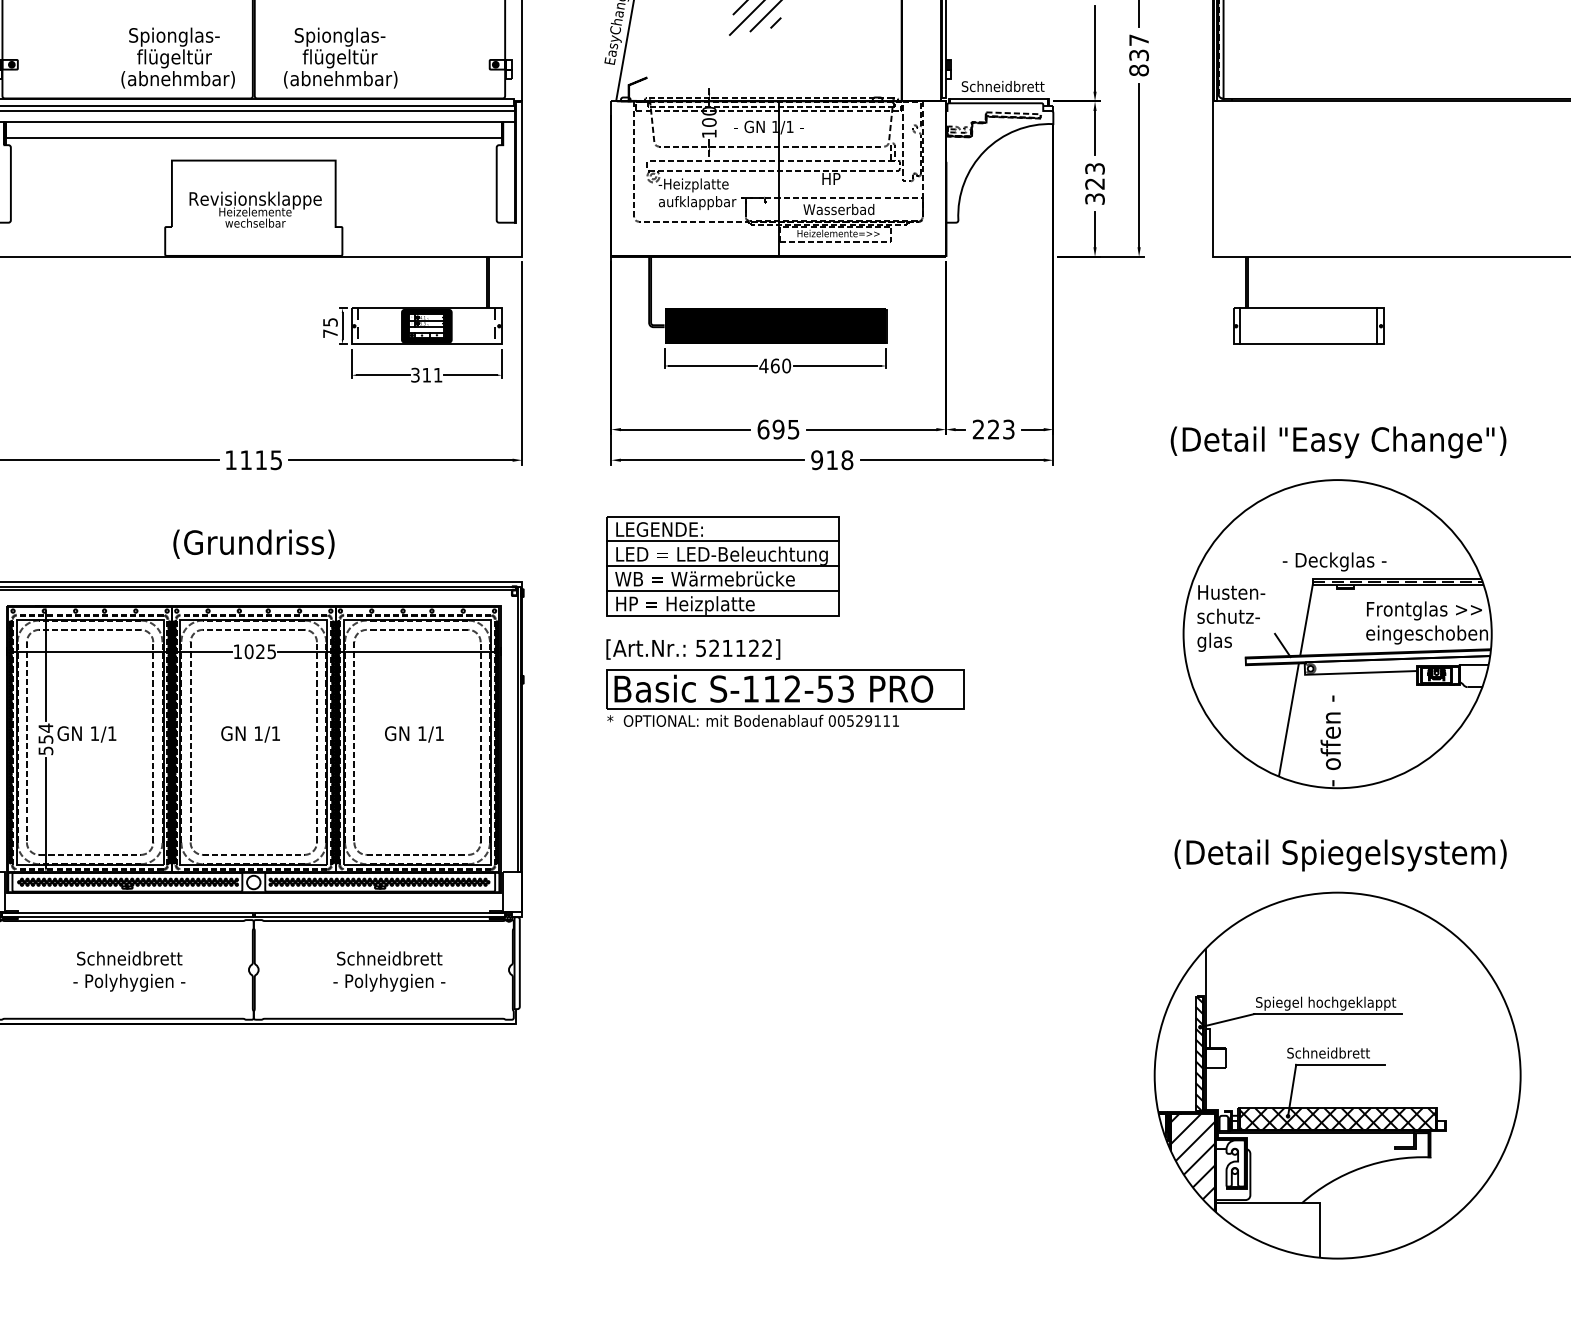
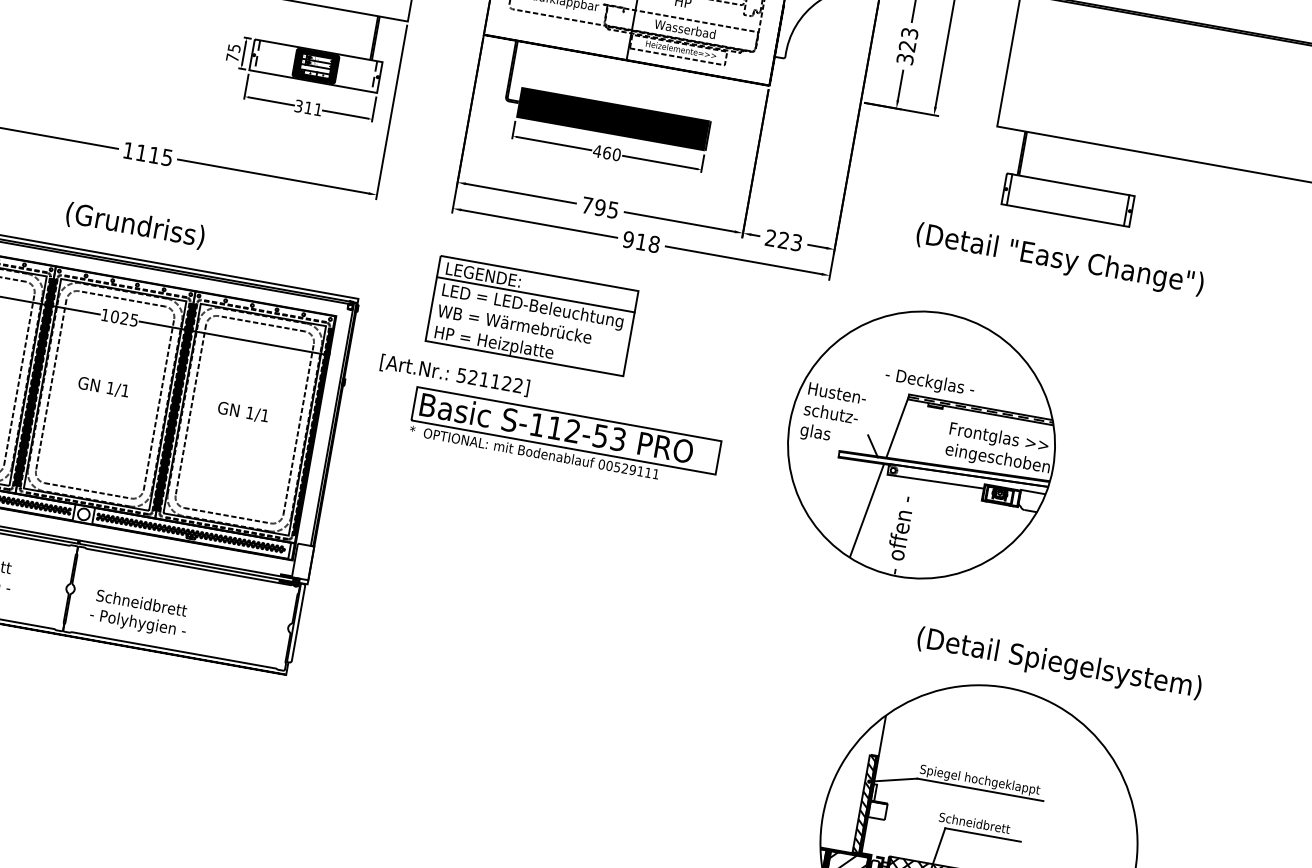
text: (763, 429) -> (587, 205), 695 -> 795
text: (1338, 442) -> (1059, 260), moved
line: (722, 566) -> (531, 316), removed
line: (722, 591) -> (527, 337), removed
part: (1337, 634) -> (921, 445), moved
text: (693, 649) -> (455, 375), moved
text: (1340, 855) -> (1059, 664), moved
text: (389, 971) -> (139, 614), moved

